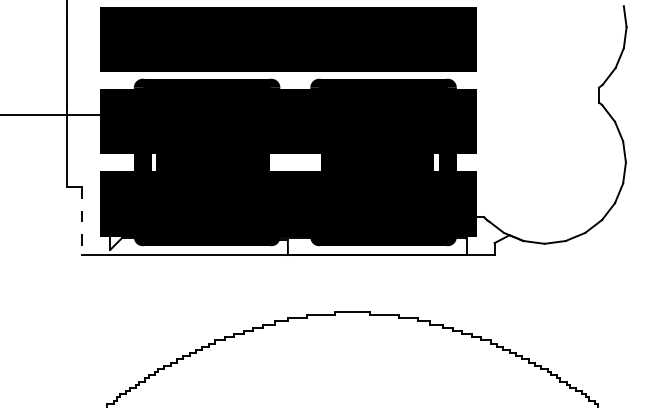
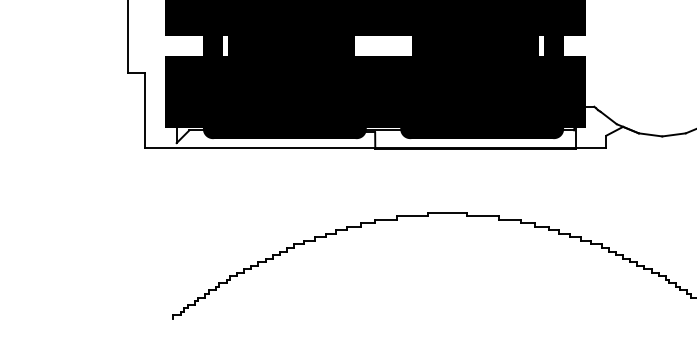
line: (81, 220) -> (144, 110), dashed -> solid

